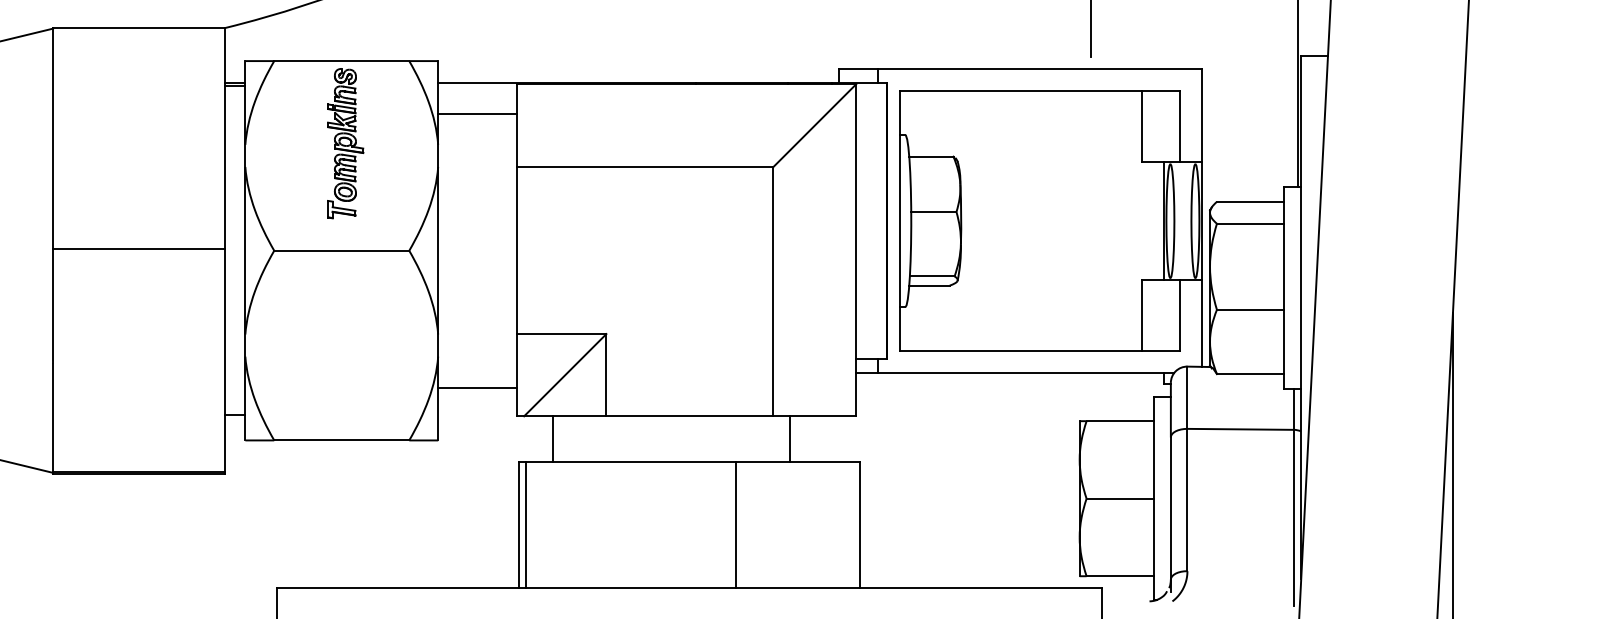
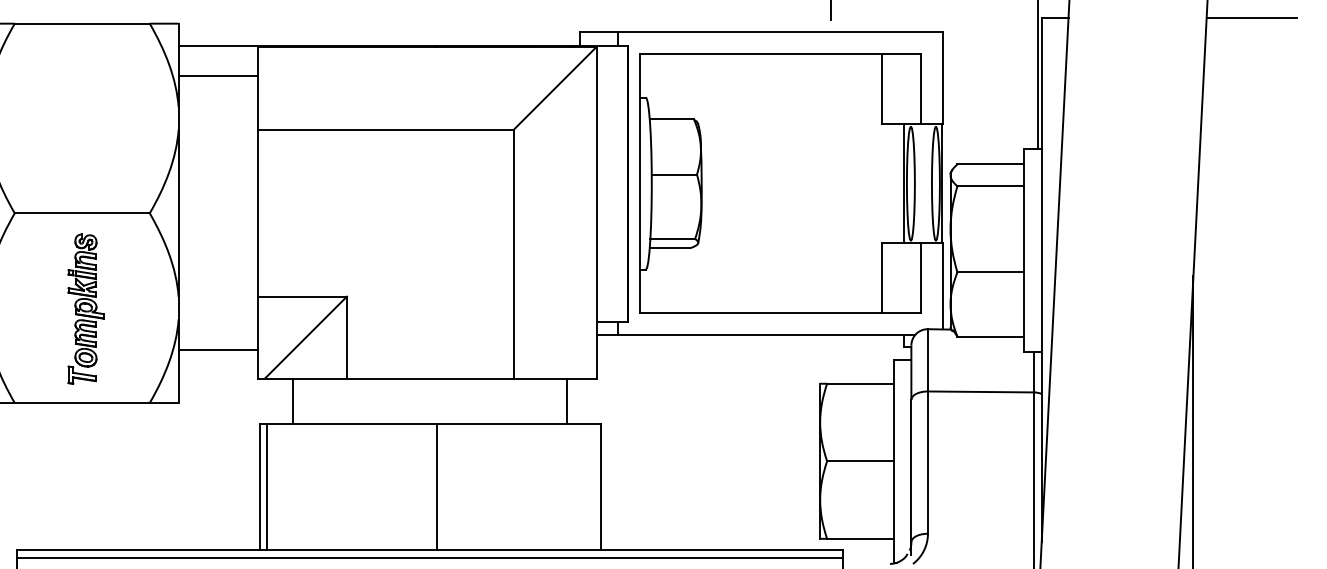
line: (1511, 55) -> (1252, 18), added
part: (345, 143) -> (86, 309), moved
line: (790, 438) -> (567, 401), moved
line: (735, 524) -> (437, 487), moved
line: (689, 595) -> (430, 558), added

